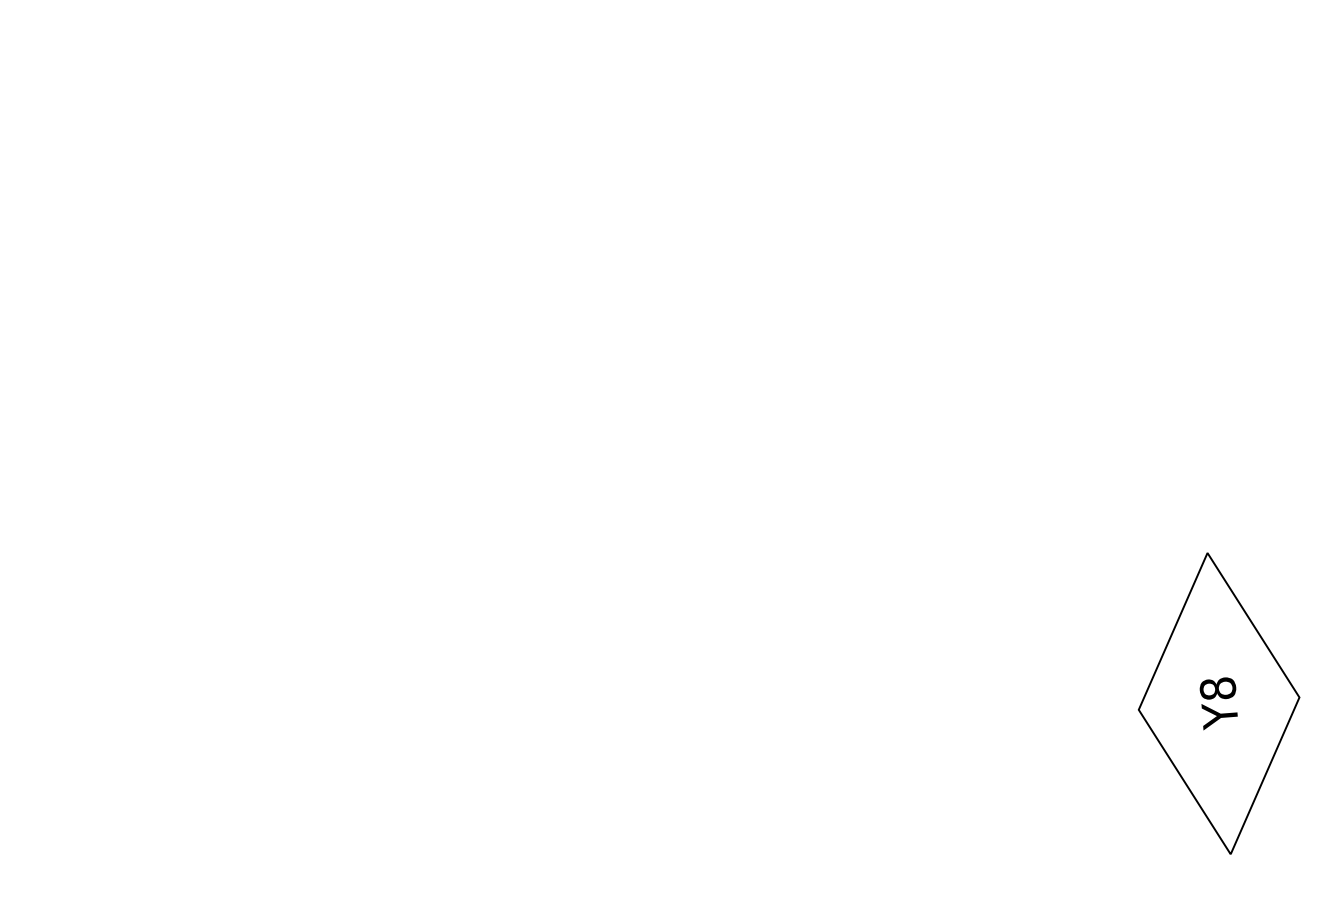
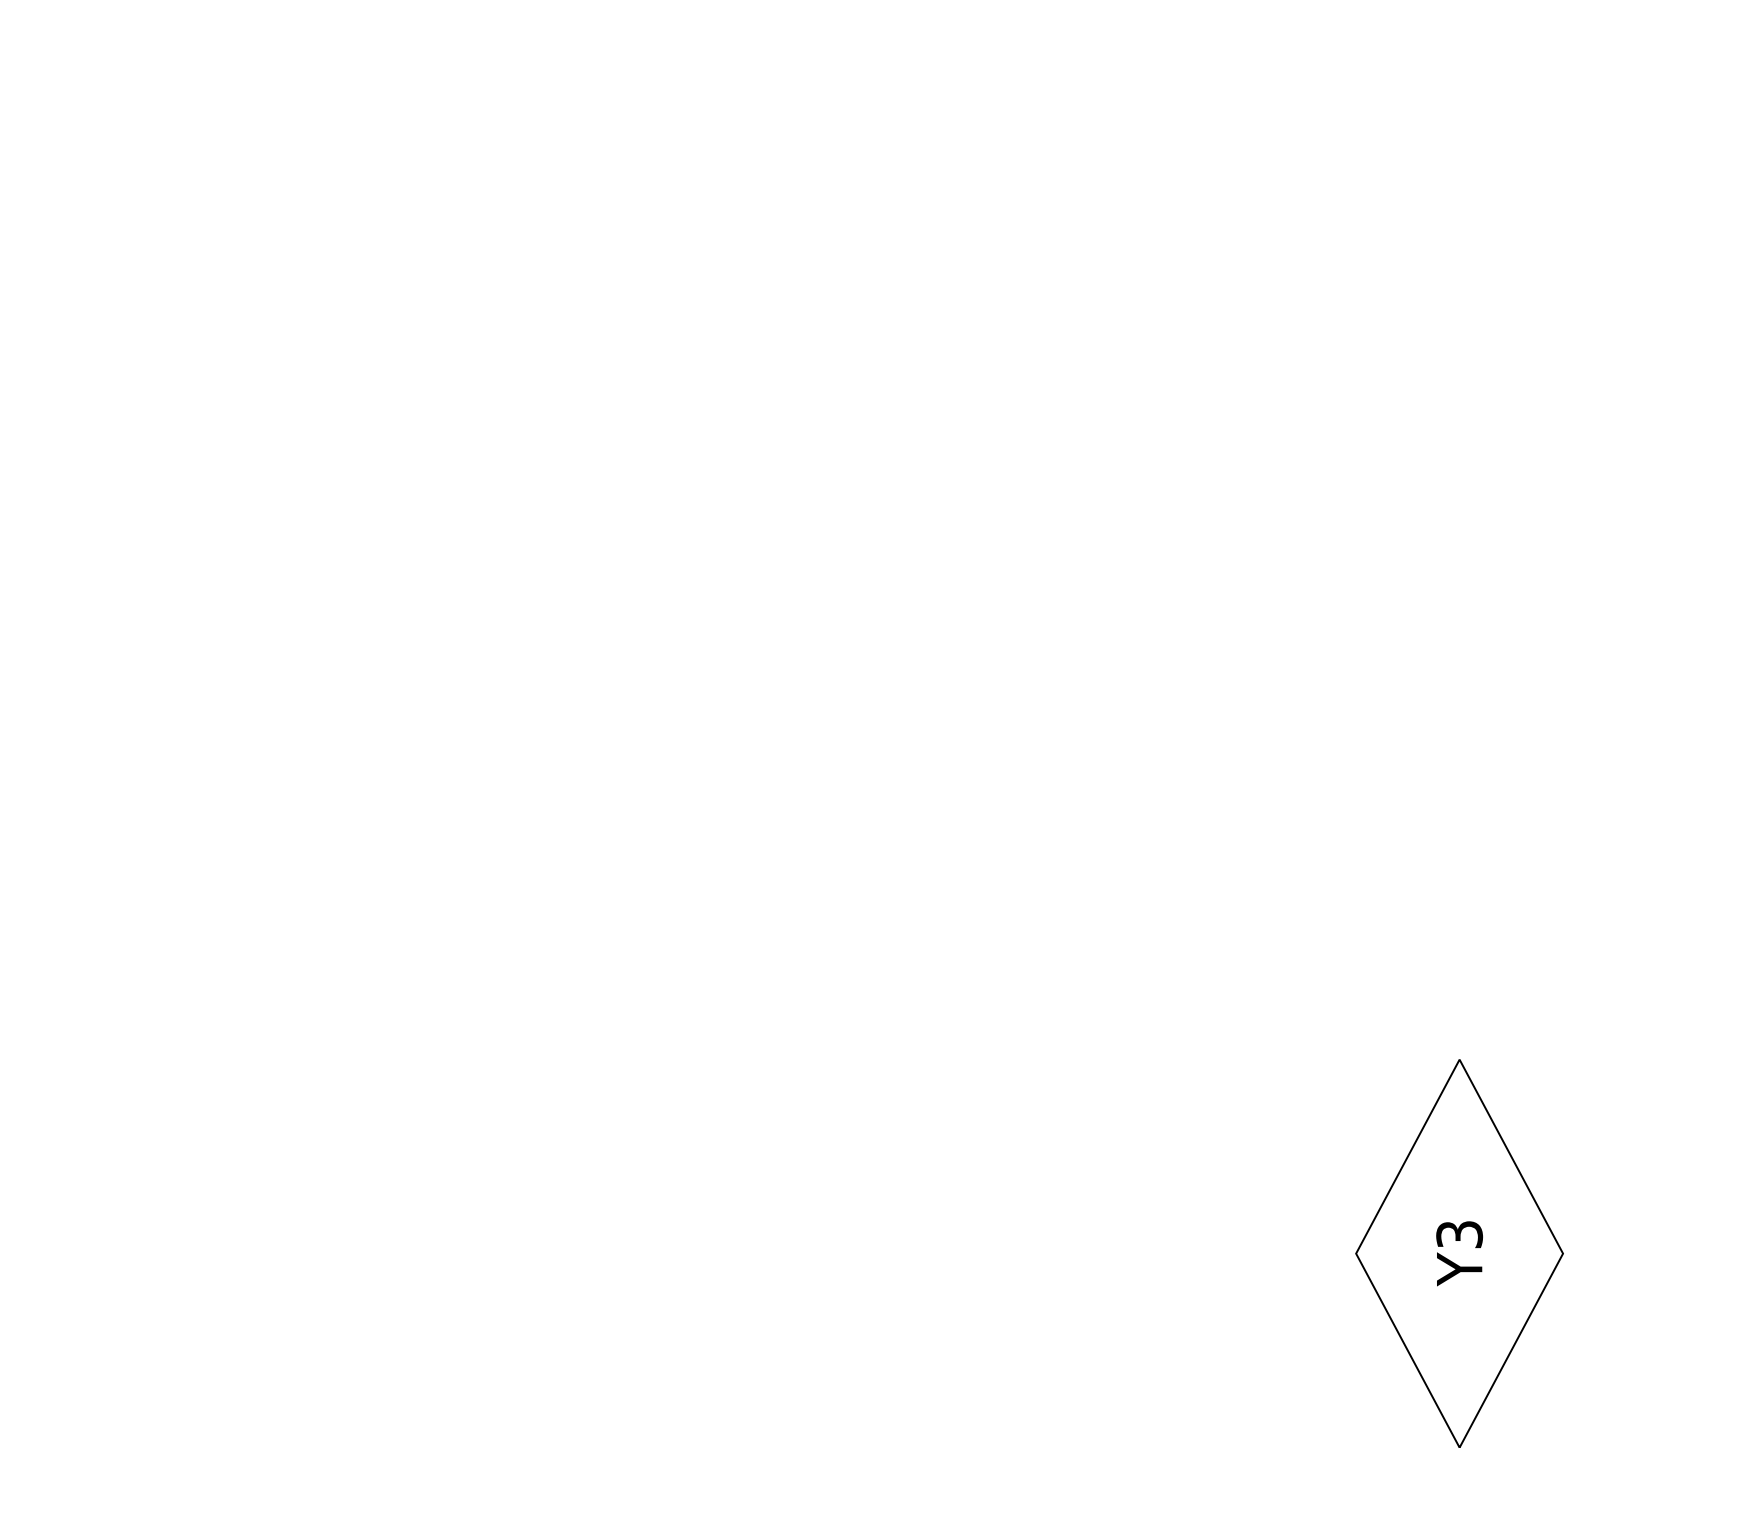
text: (1217, 688) -> (1459, 1234), Y8 -> Y3

